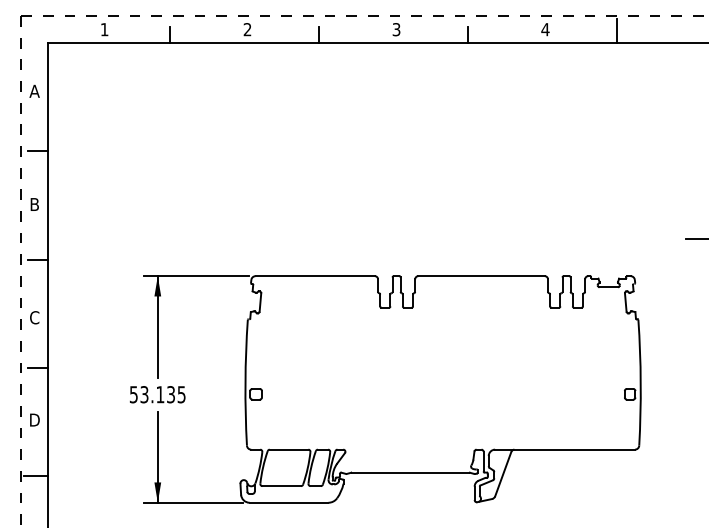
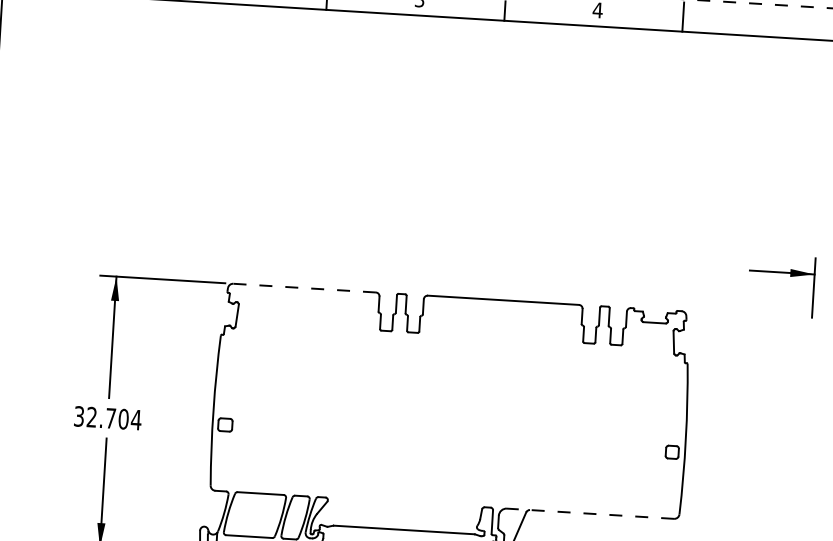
line: (315, 276) -> (304, 288), solid -> dashed
text: (158, 394) -> (108, 418), 53.135 -> 32.704
line: (565, 449) -> (591, 513), solid -> dashed

